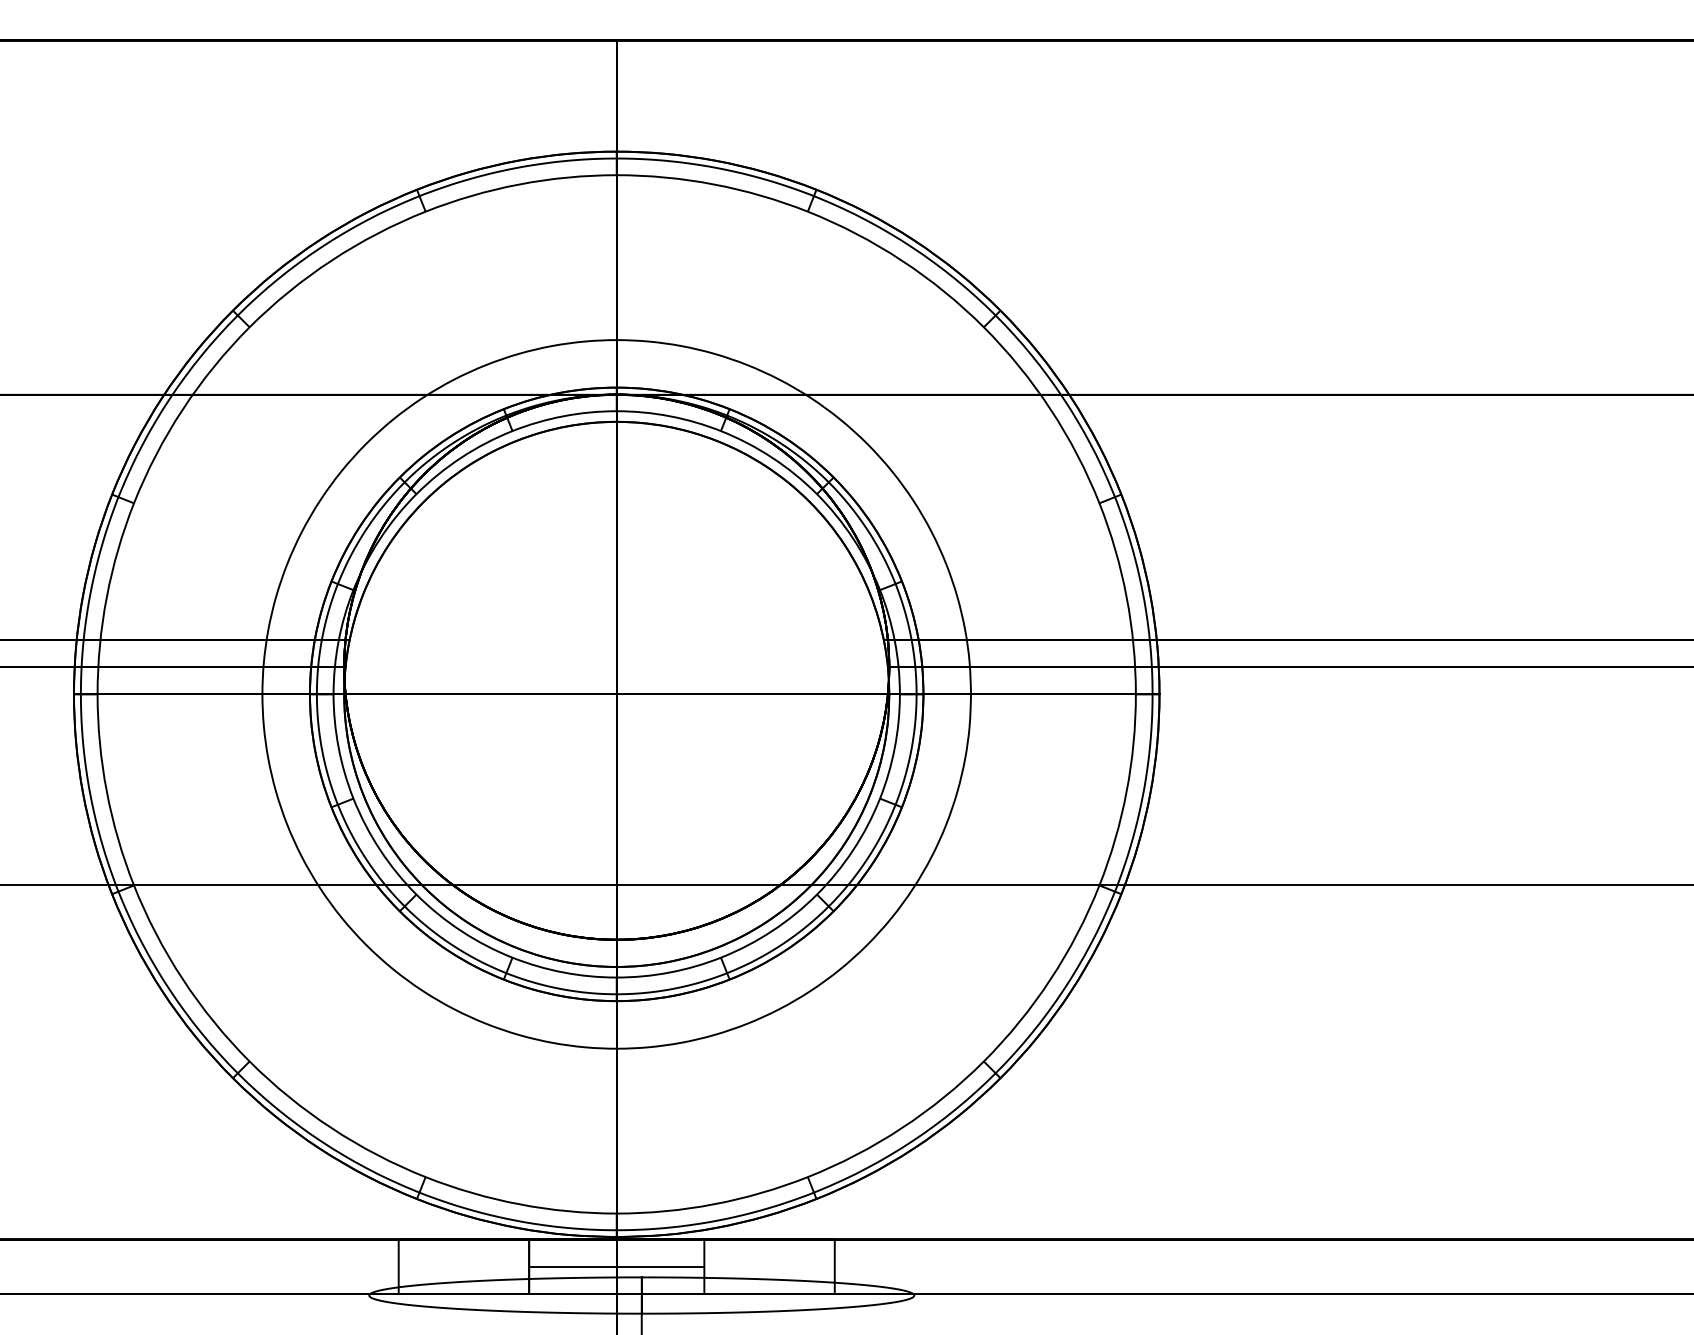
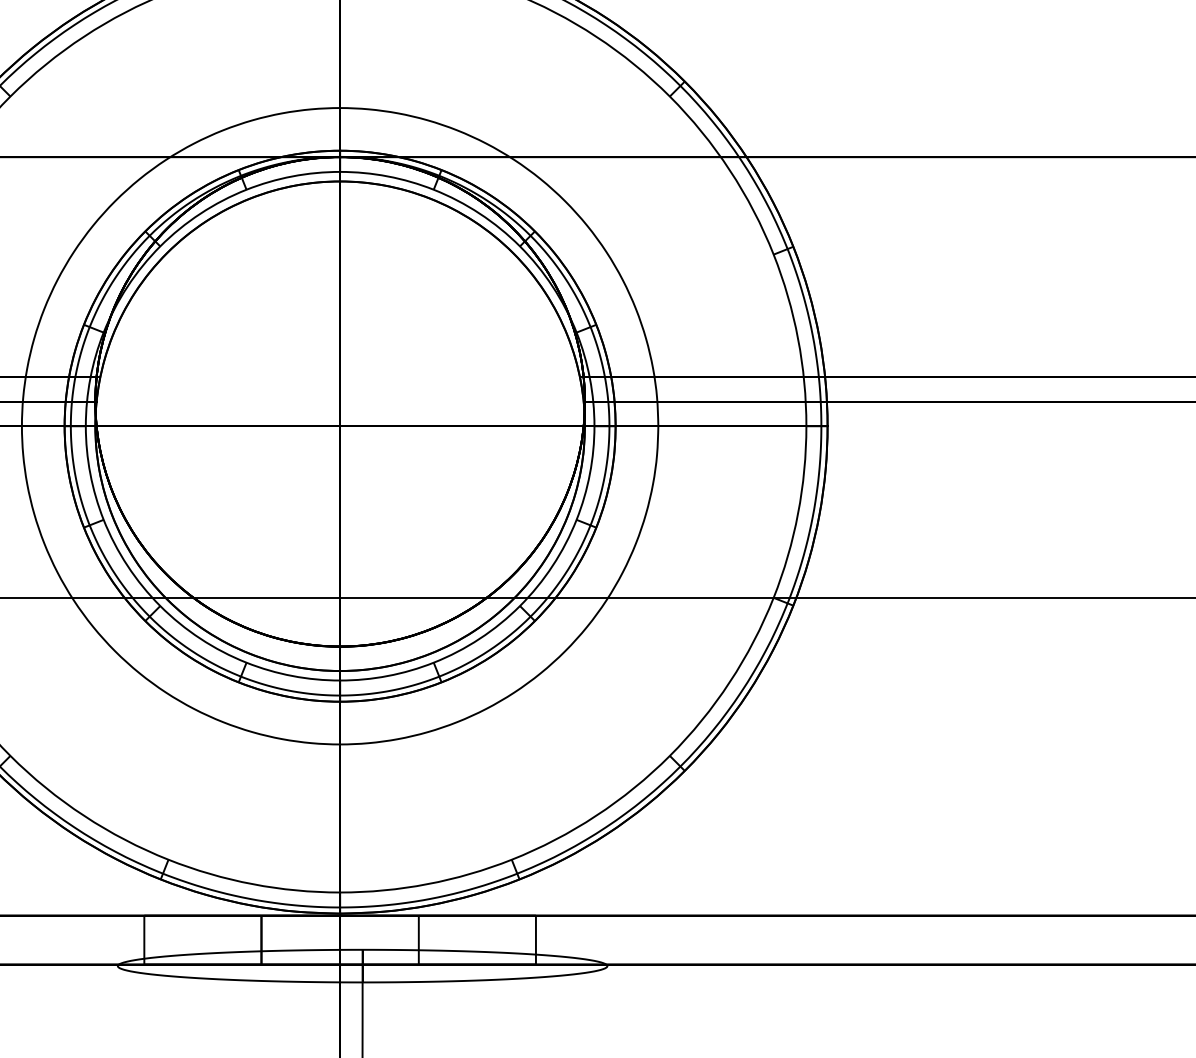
line: (616, 1266) -> (339, 940), removed

